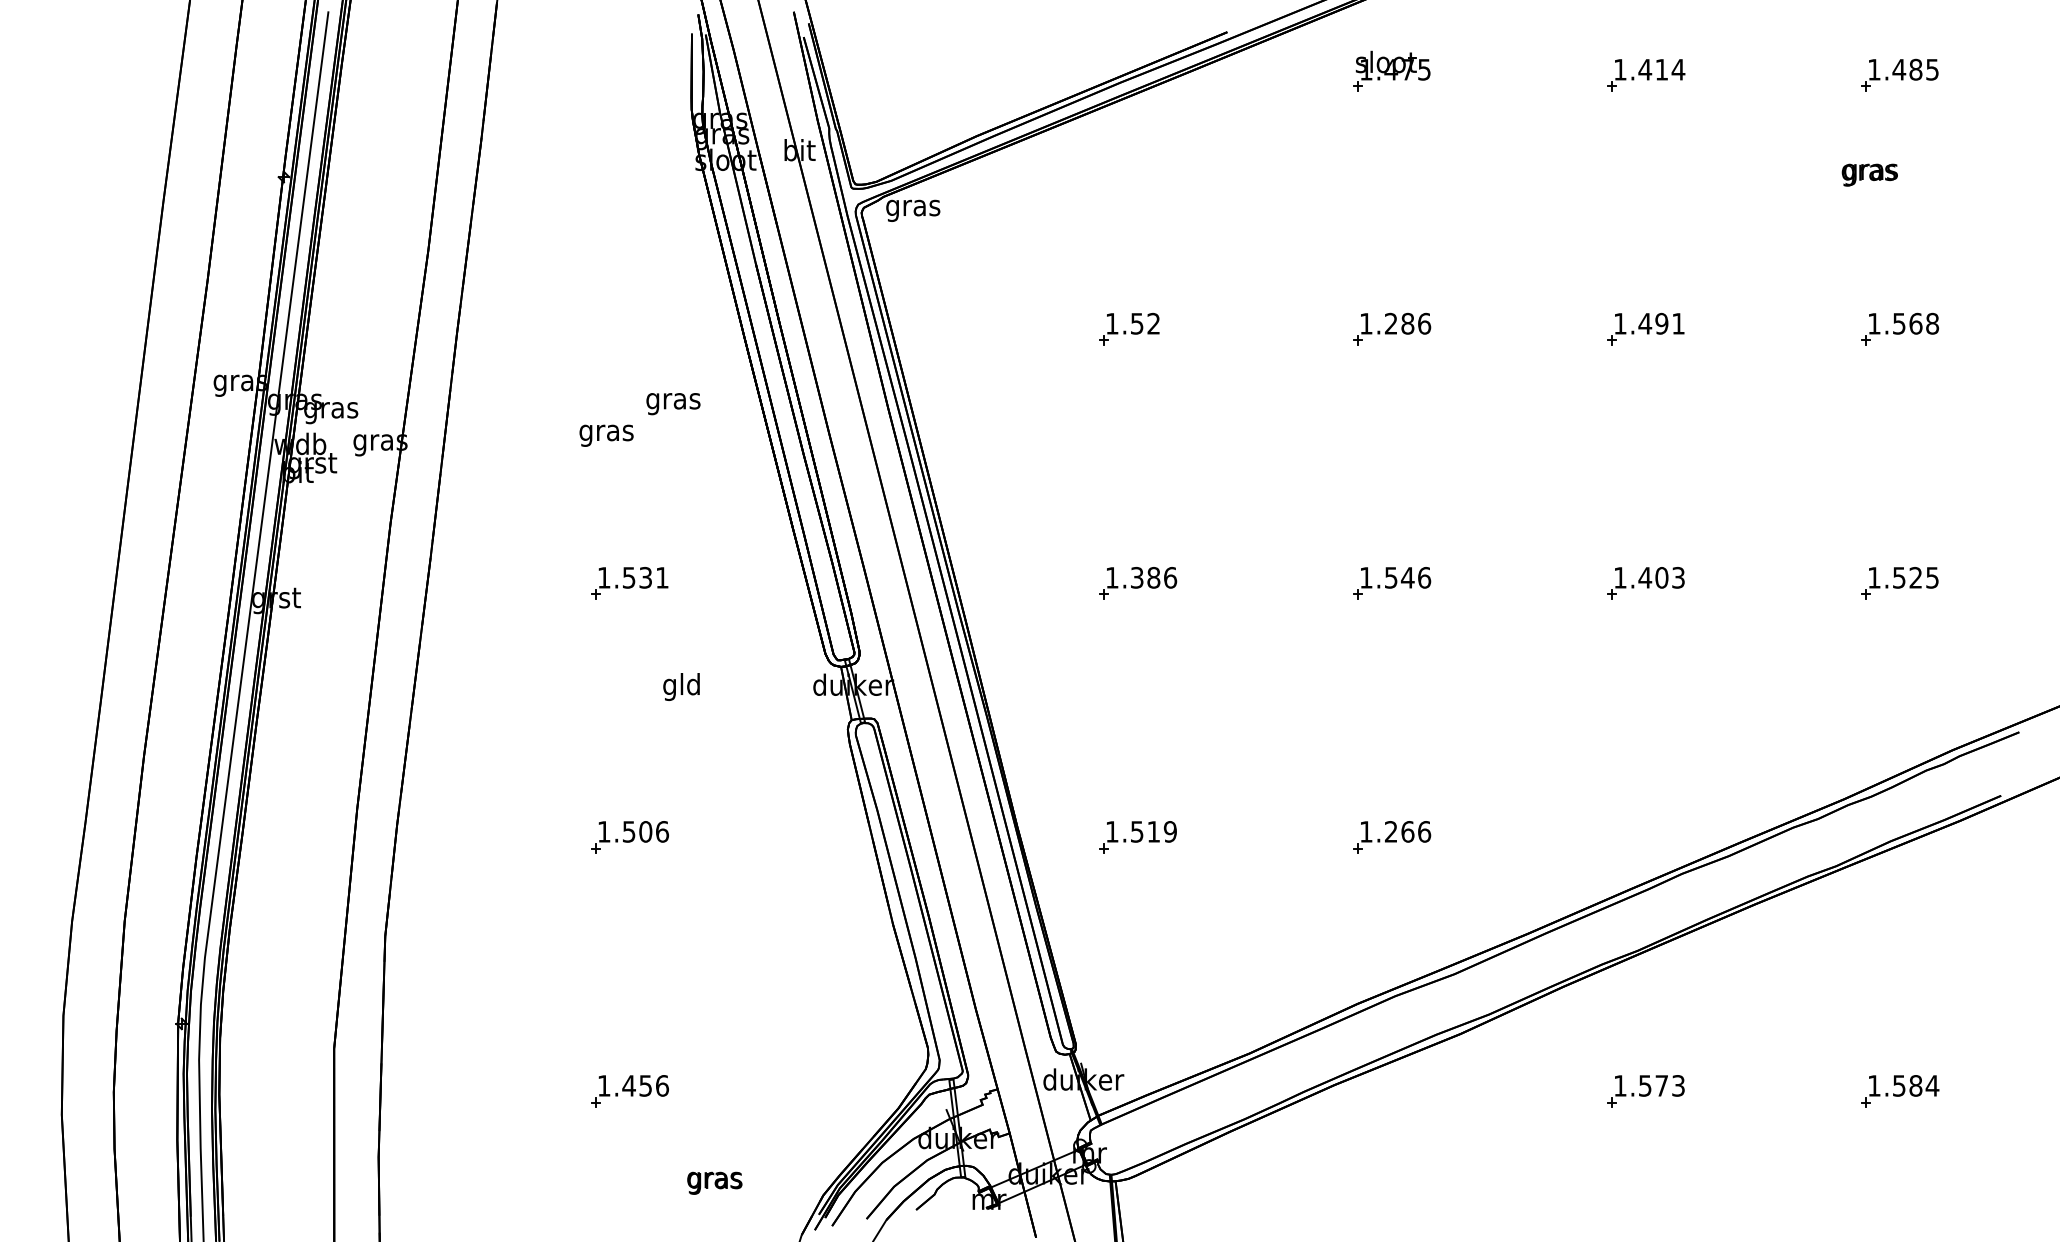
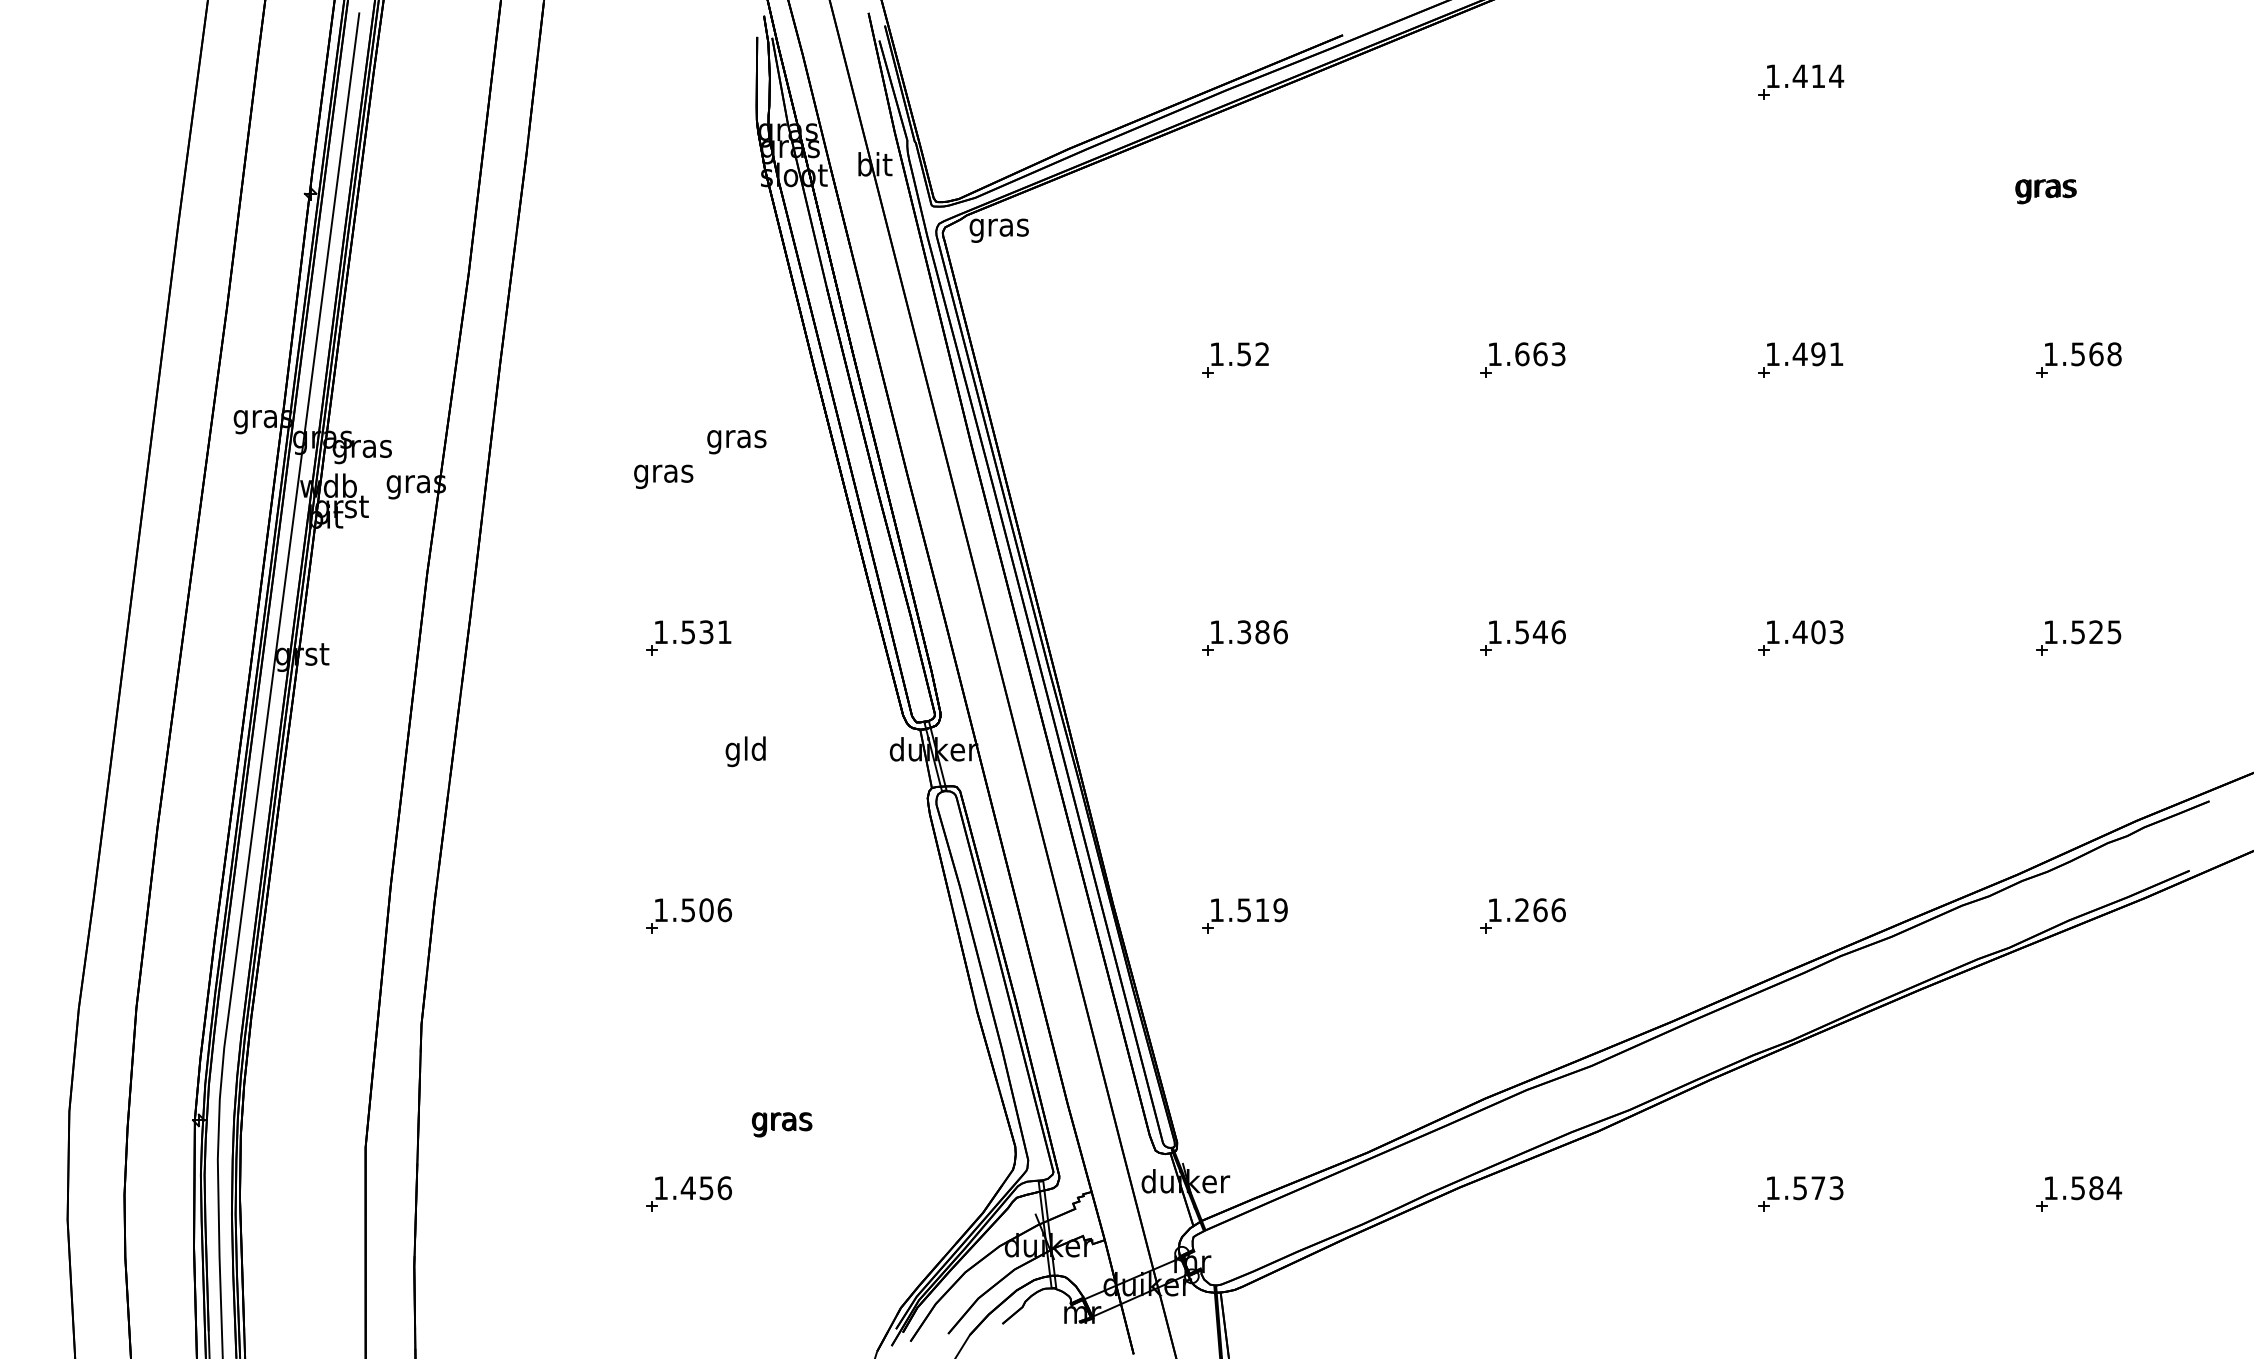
part: (1391, 70) -> (1522, 77), removed
part: (1899, 74) -> (2078, 81), removed
text: (1407, 323) -> (1540, 354), 1.286 -> 1.663
text: (715, 1183) -> (782, 1124), moved

